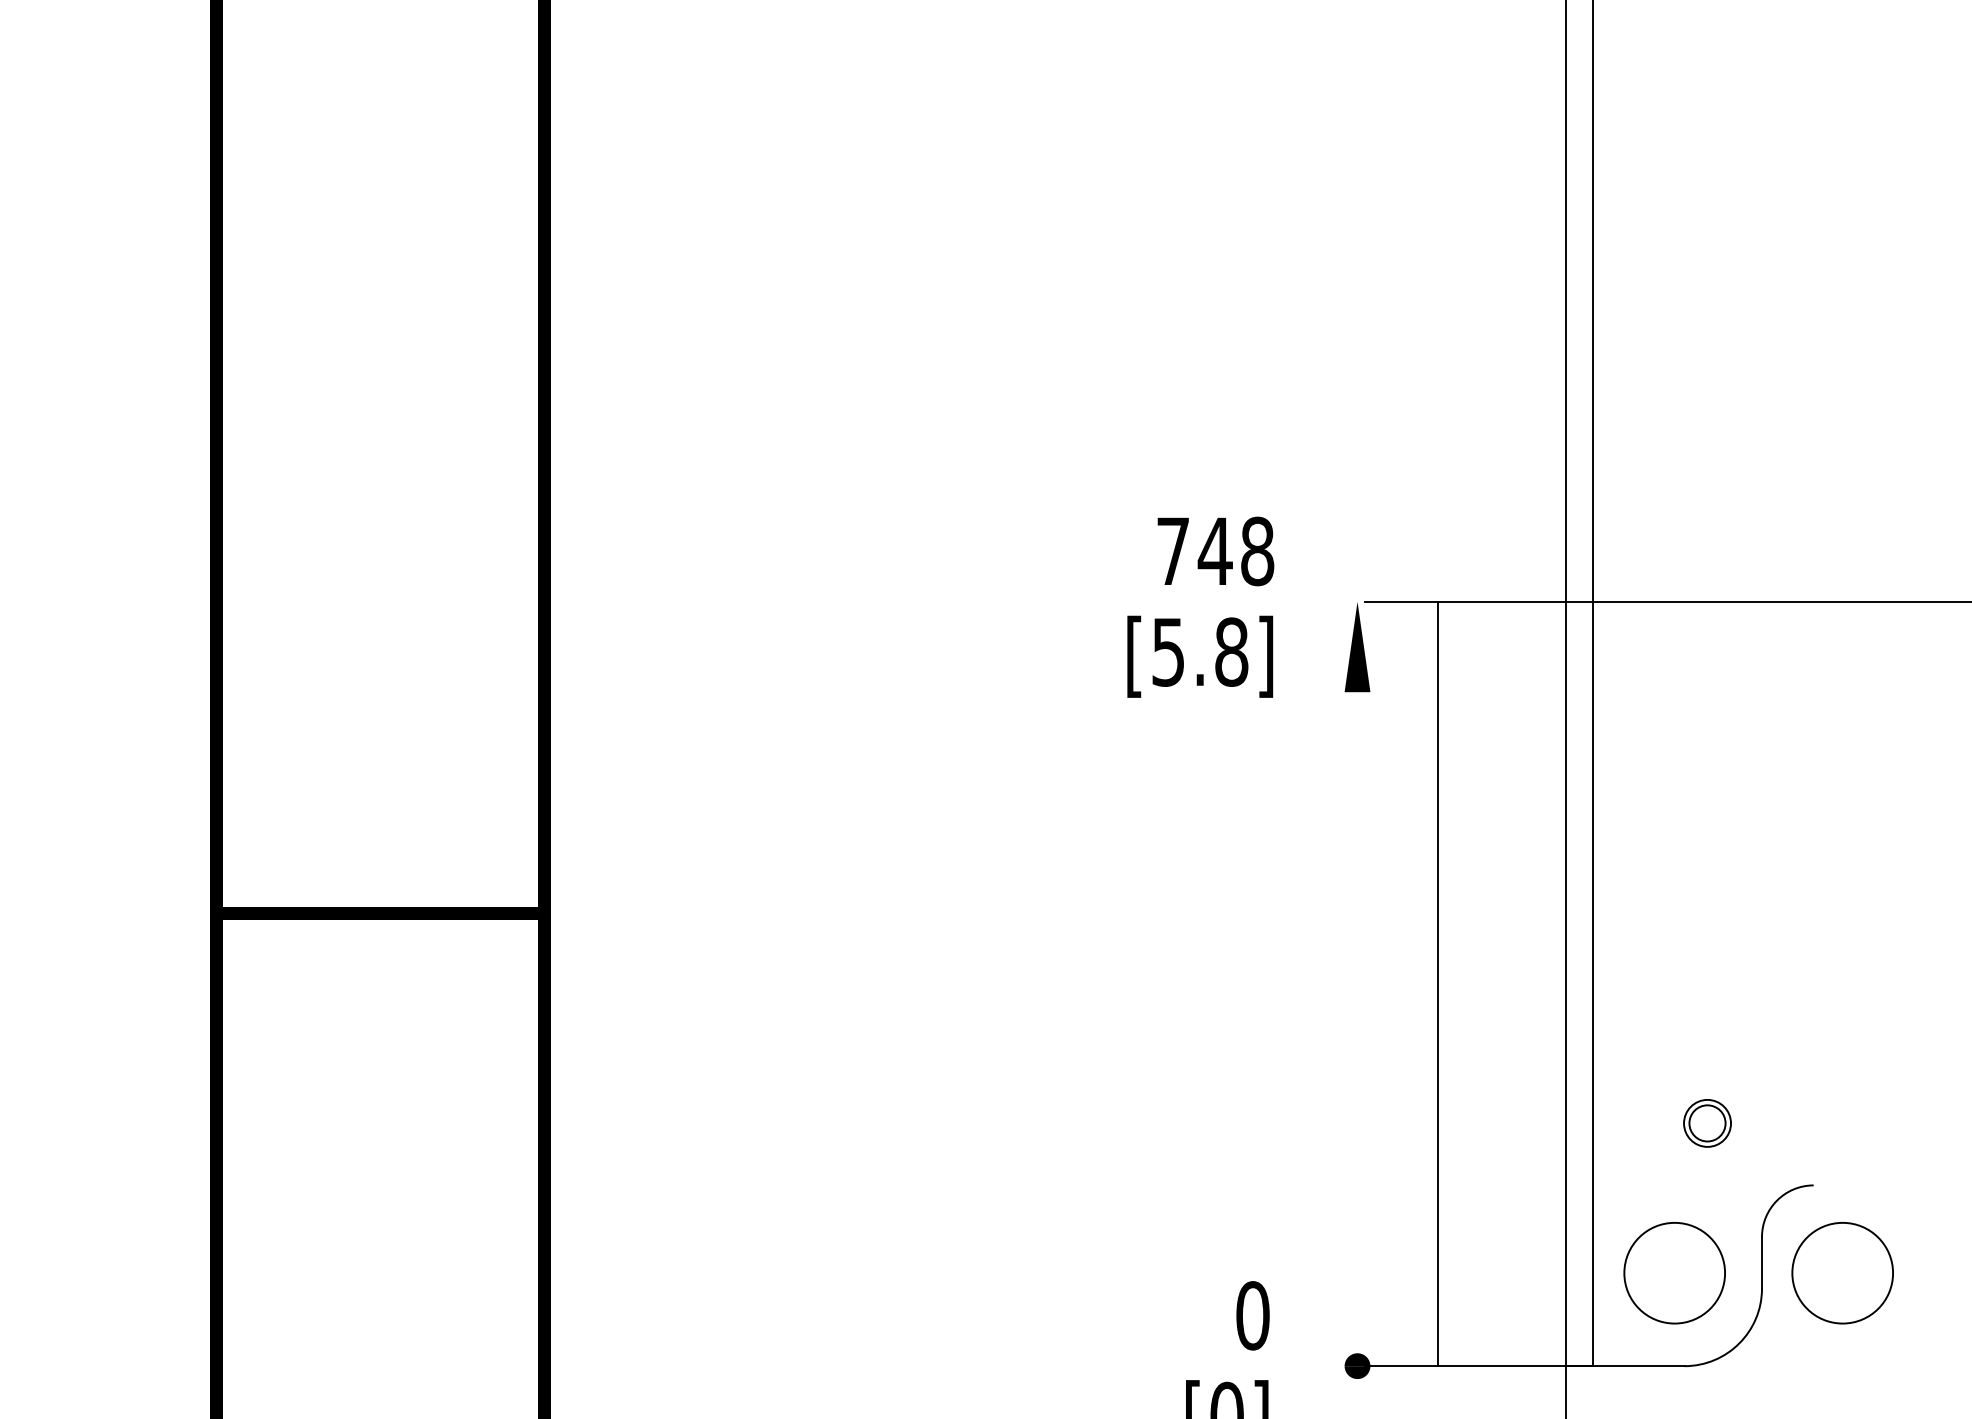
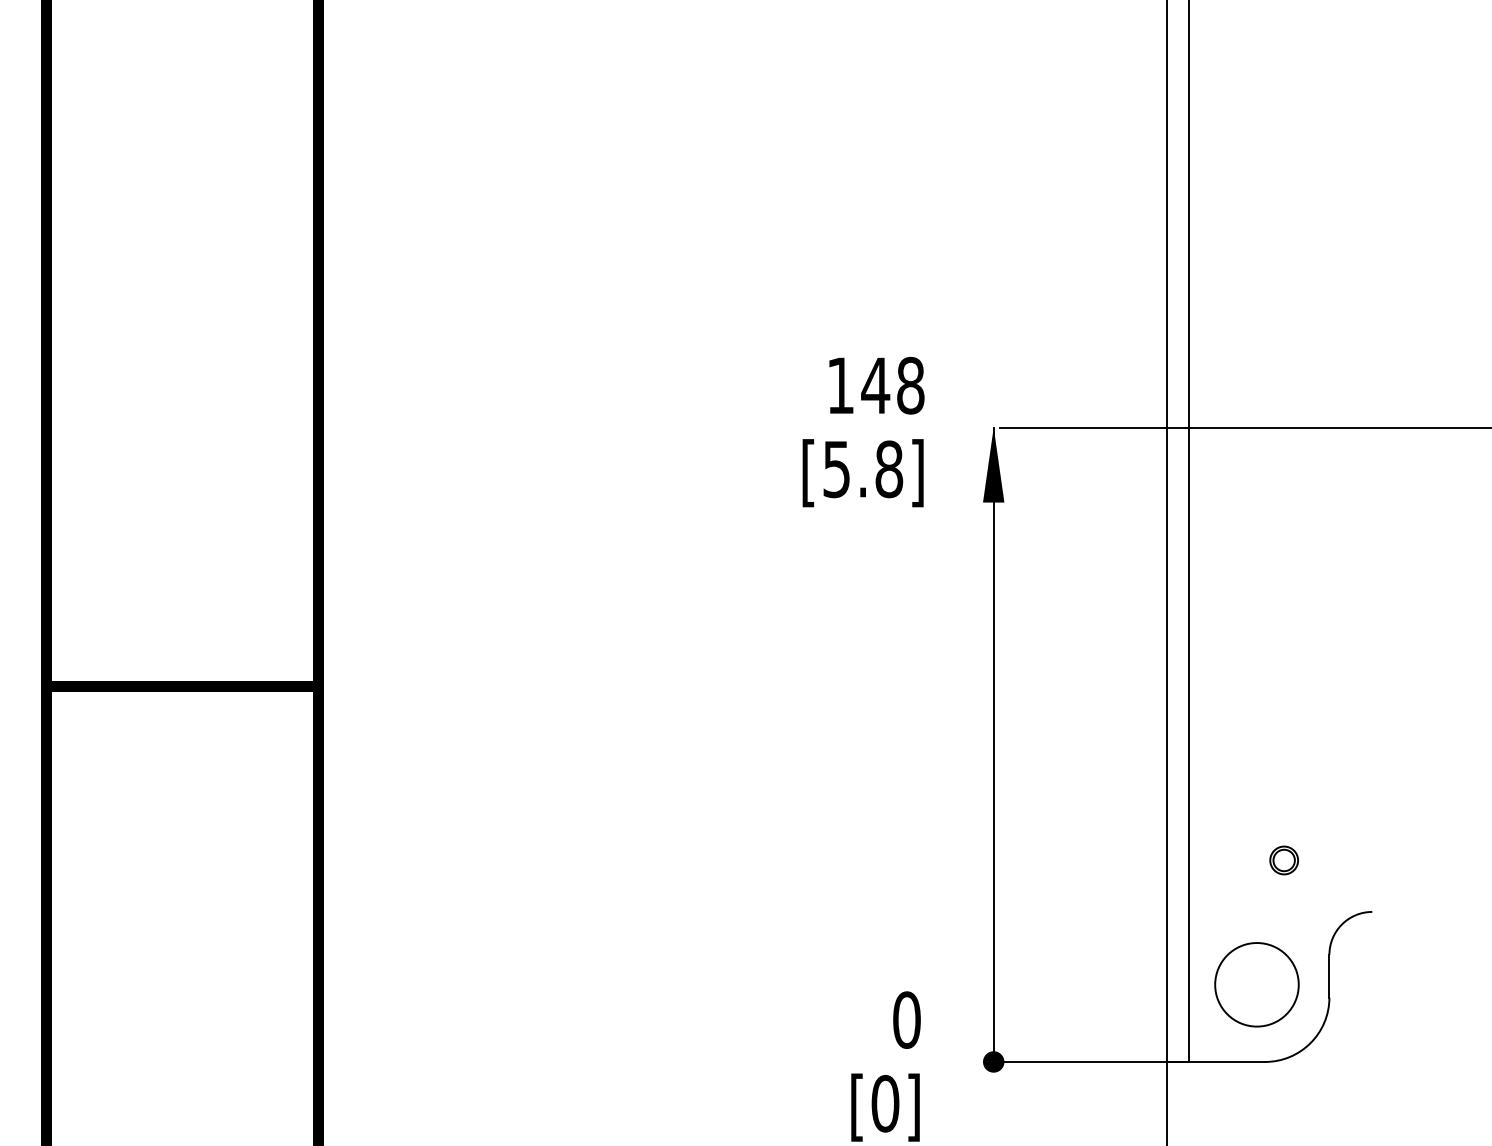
text: (1172, 550) -> (840, 384), 748 -> 148
line: (1437, 983) -> (993, 744), moved
part: (1707, 1123) -> (1284, 860), size x0.71
circle: (1842, 1273) -> (1396, 985), removed

